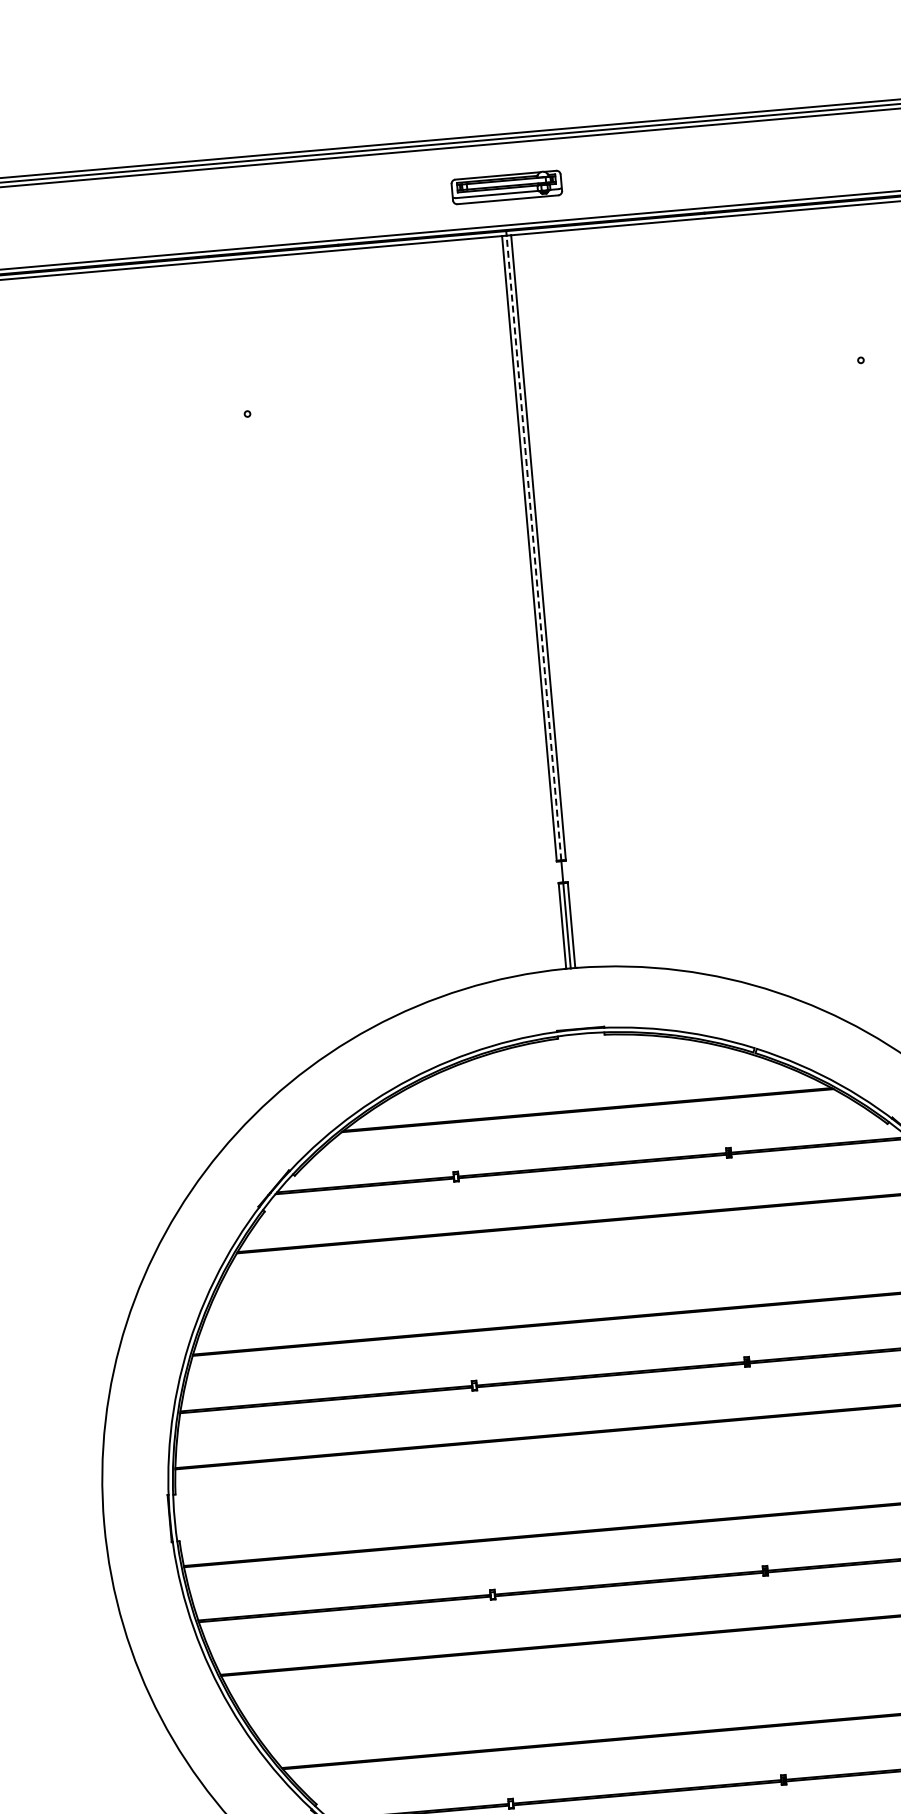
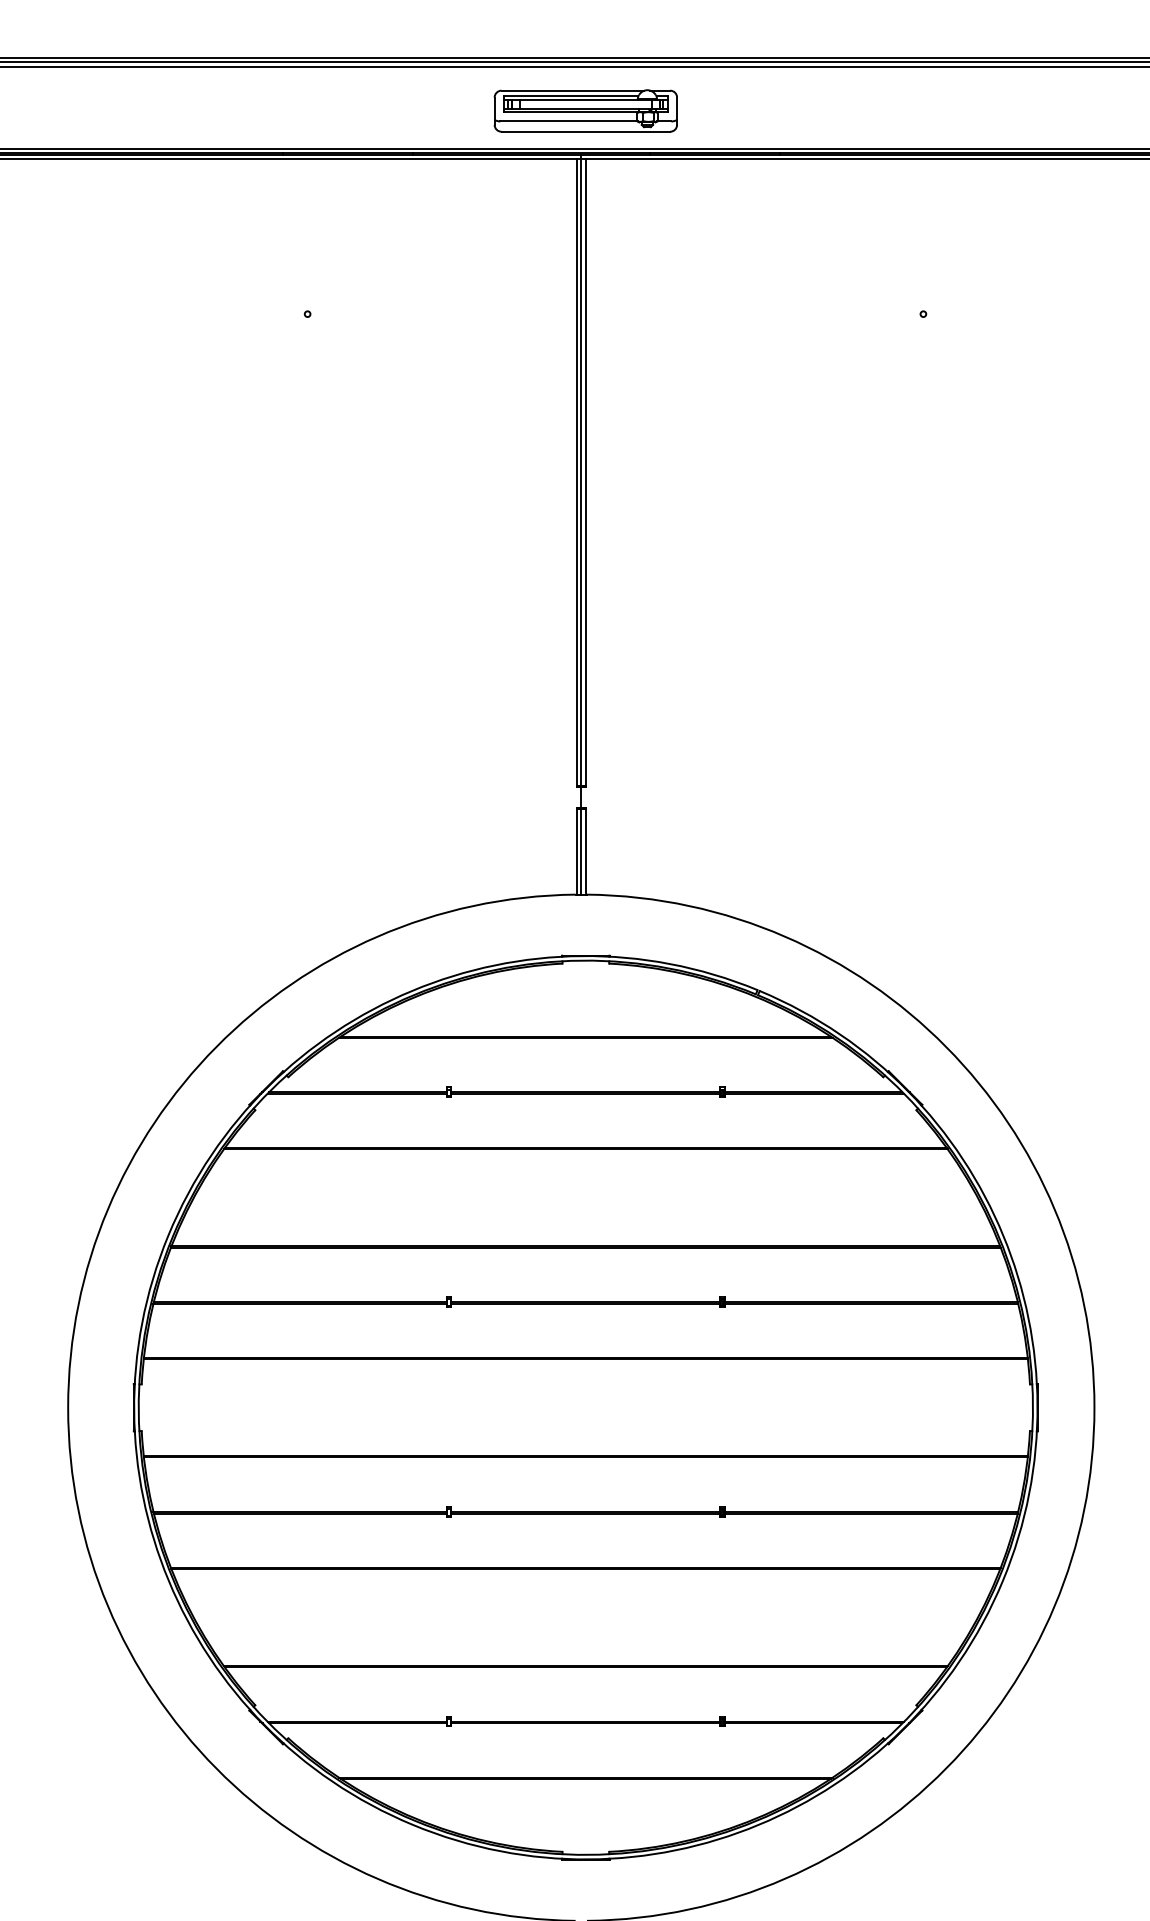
part: (506, 186) -> (585, 110), size x1.67
line: (534, 547) -> (581, 472), dashed -> solid

